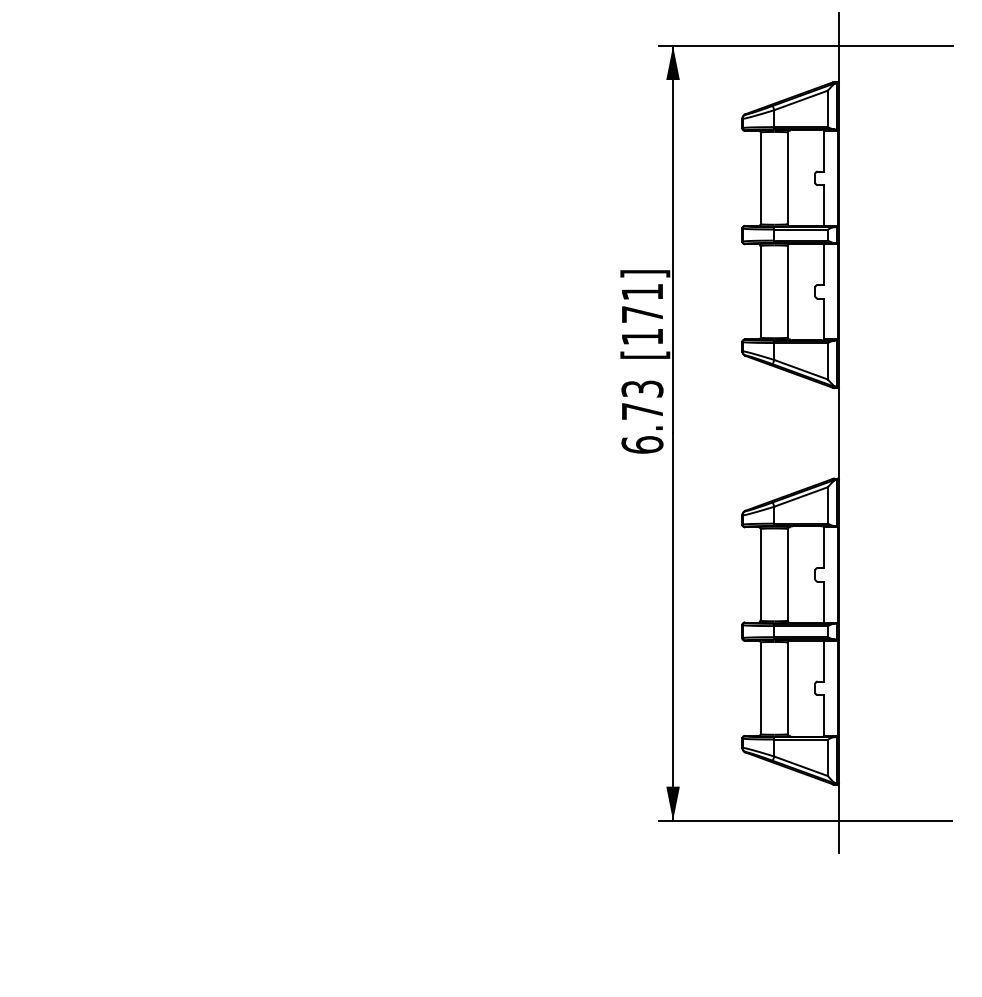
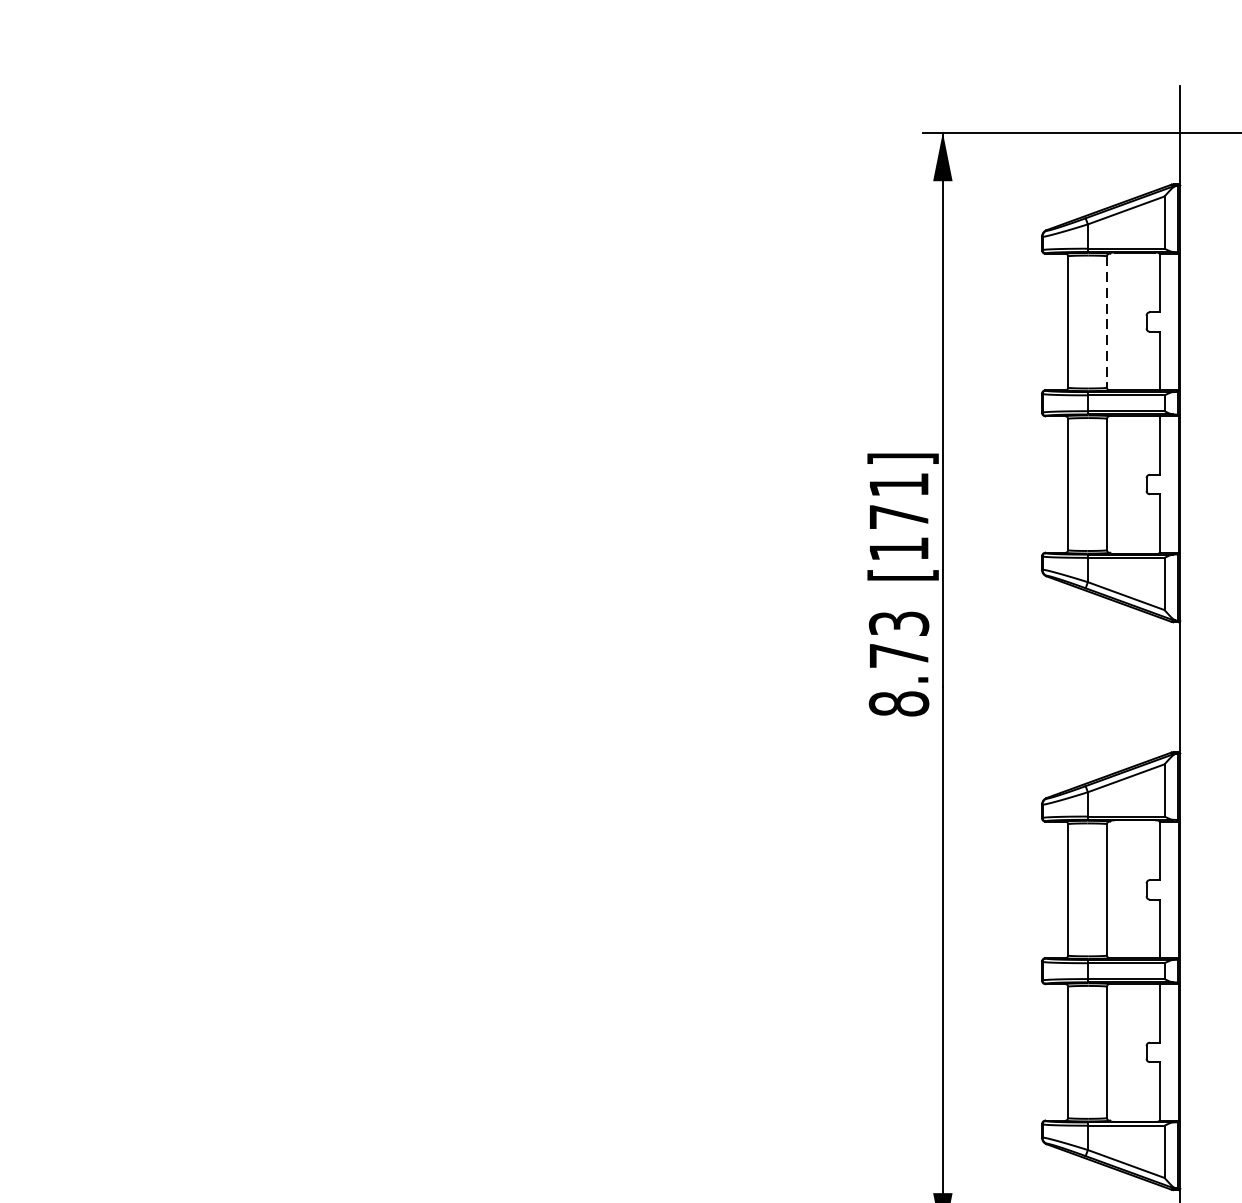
line: (787, 178) -> (1106, 322), solid -> dashed
text: (642, 444) -> (899, 703), 6.73 -> 8.73

